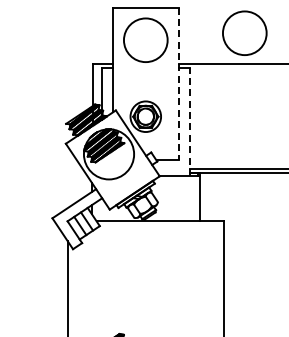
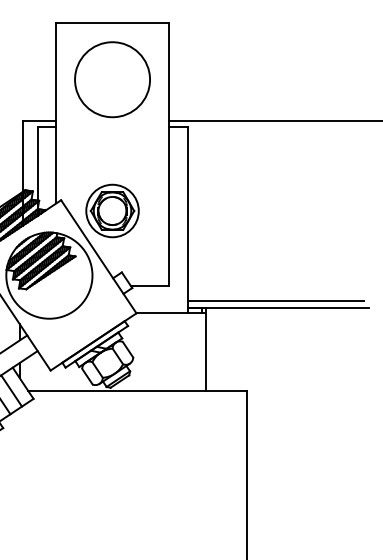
circle: (244, 32) -> (282, 66), removed
line: (178, 84) -> (168, 155), dashed -> solid
line: (189, 121) -> (187, 219), dashed -> solid

